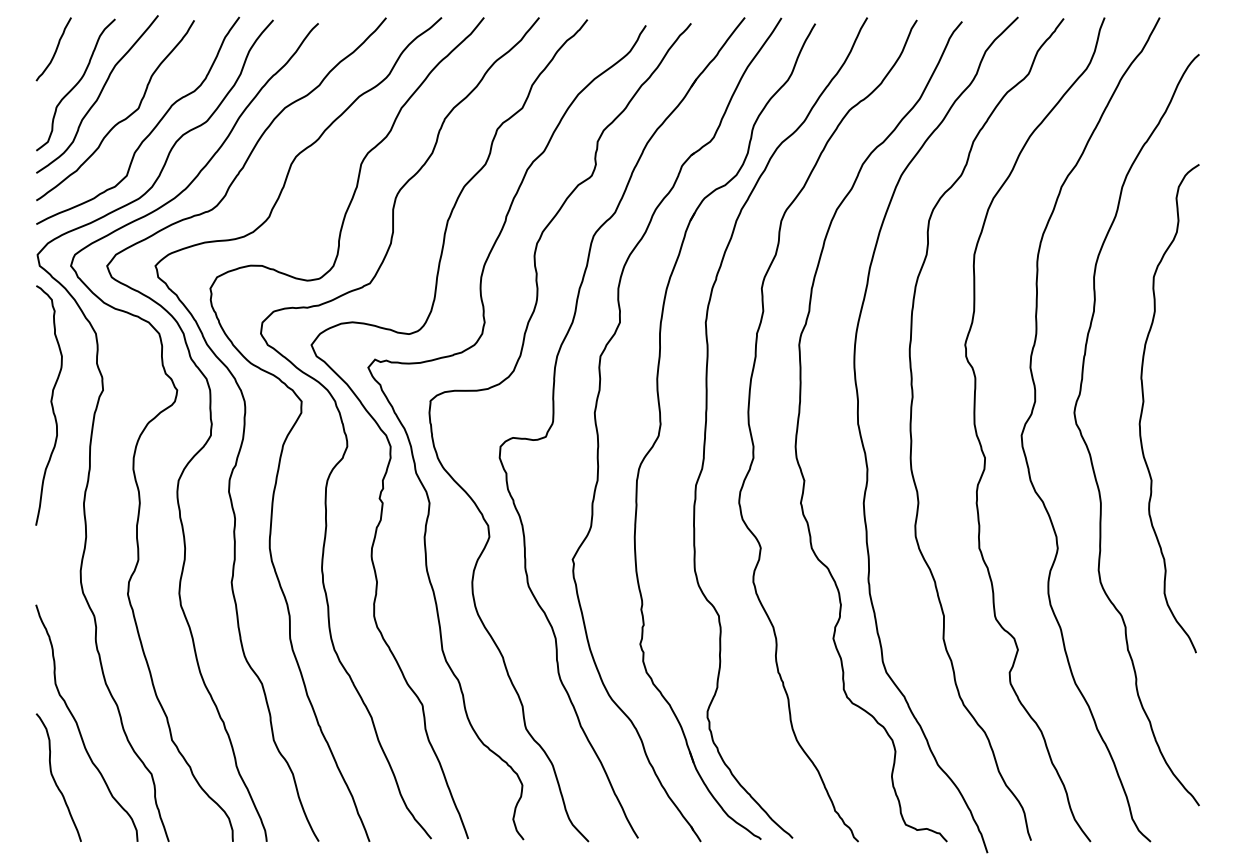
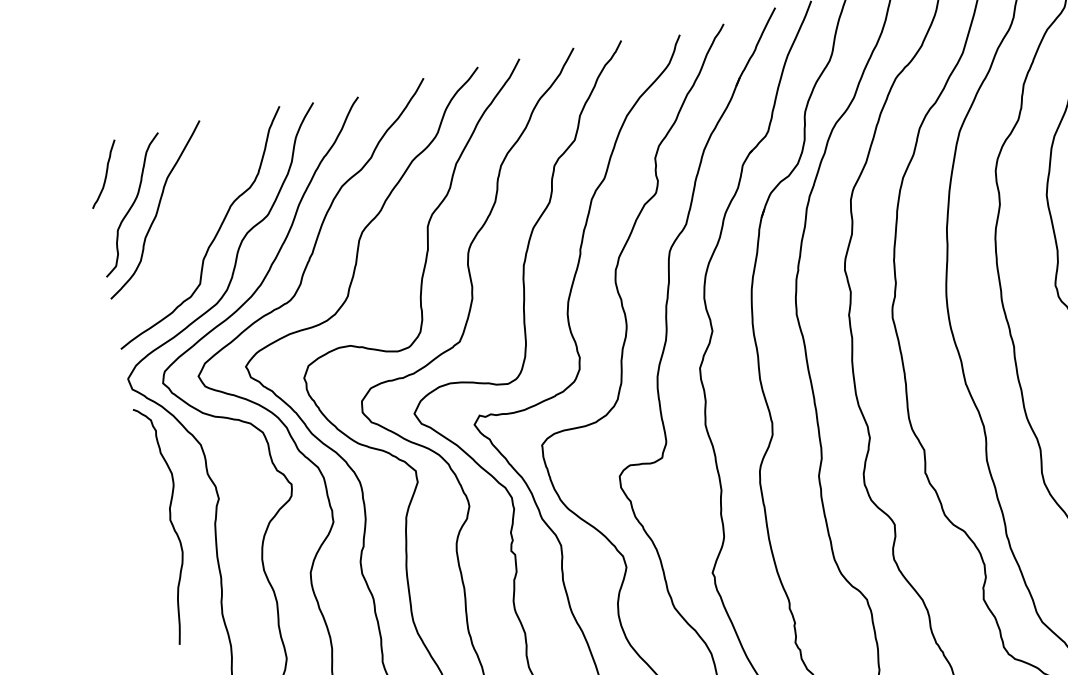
curve: (120, 120) -> (183, 230), removed

